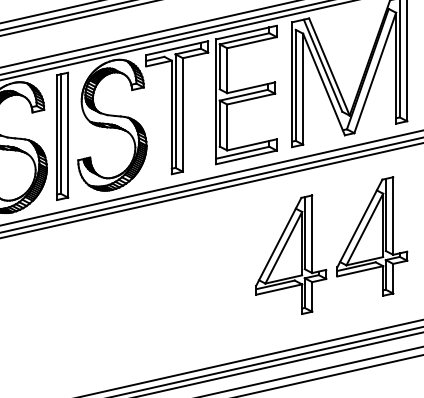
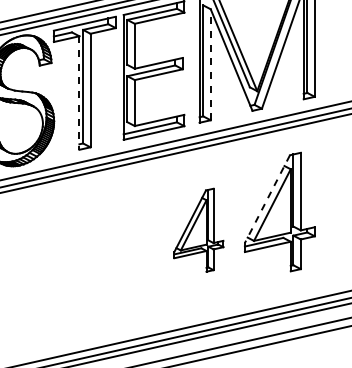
line: (303, 88) -> (211, 64), solid -> dashed
line: (171, 117) -> (79, 93), solid -> dashed
line: (359, 223) -> (267, 199), solid -> dashed
part: (291, 254) -> (199, 230), size x0.7

